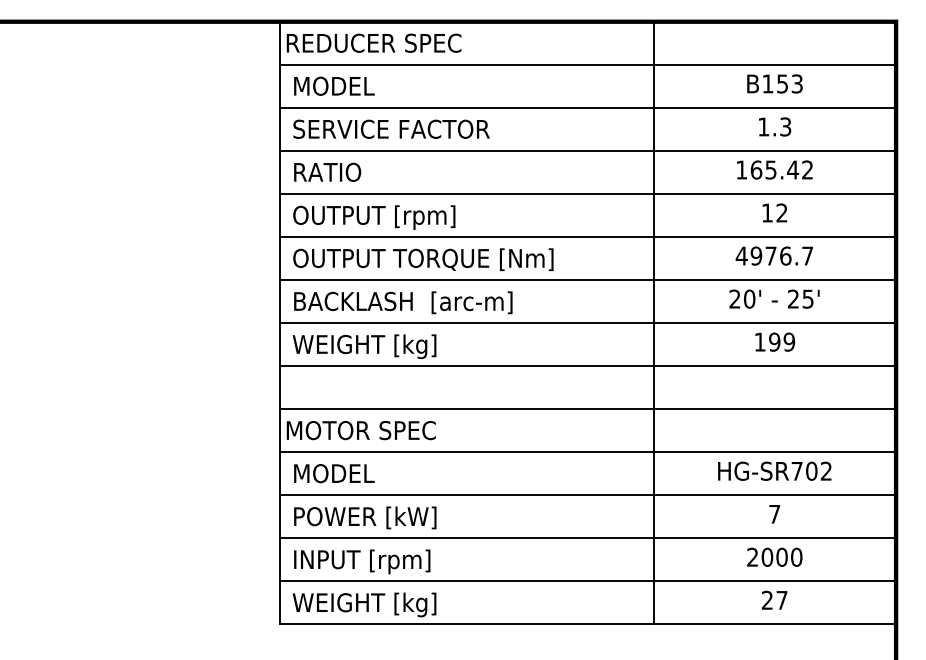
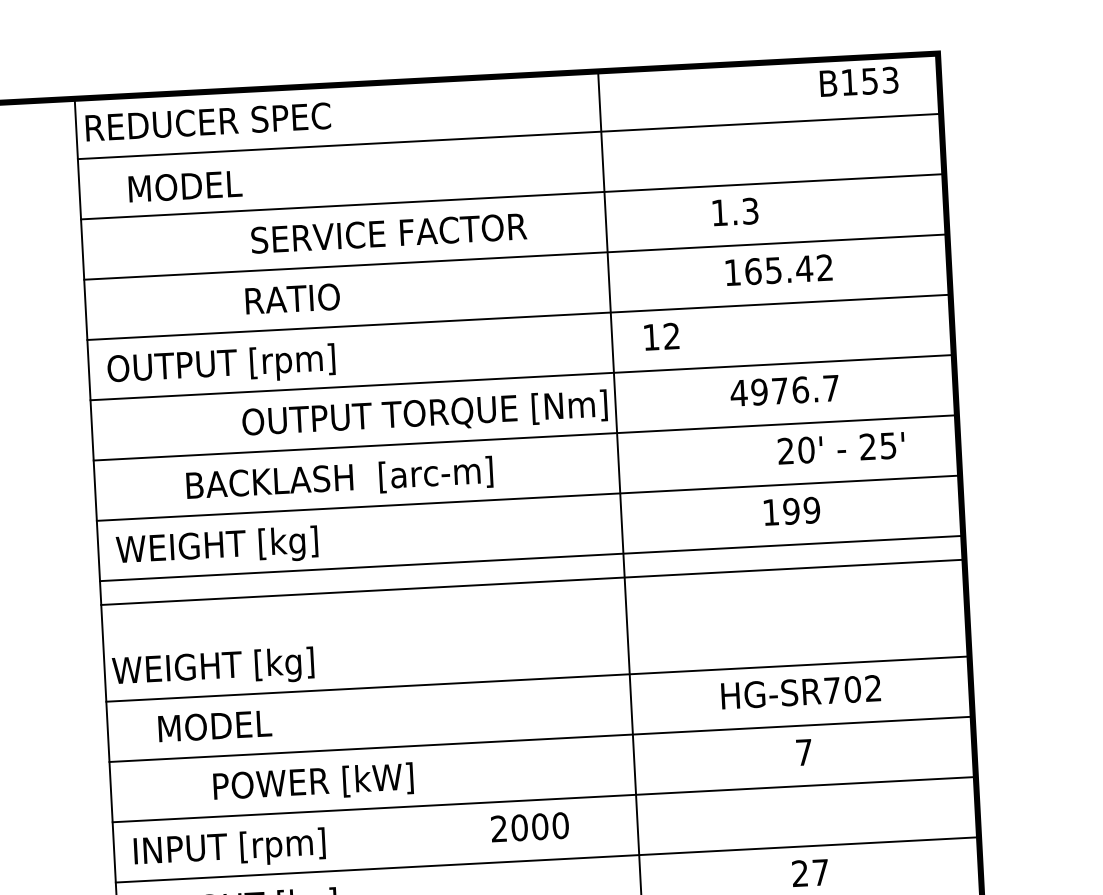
text: (774, 83) -> (858, 81), moved
text: (334, 85) -> (185, 185), moved
text: (775, 126) -> (736, 211), moved
text: (391, 128) -> (388, 232), moved
text: (327, 171) -> (292, 297), moved
text: (774, 212) -> (661, 336), moved
text: (423, 259) -> (425, 414), moved
text: (774, 298) -> (841, 447), moved
text: (403, 302) -> (339, 479), moved
line: (587, 409) -> (532, 583), moved
text: (360, 432) -> (217, 668), MOTOR SPEC -> WEIGHT [kg]
text: (334, 473) -> (215, 726), moved
text: (365, 517) -> (313, 782), moved
text: (774, 556) -> (529, 826), moved

